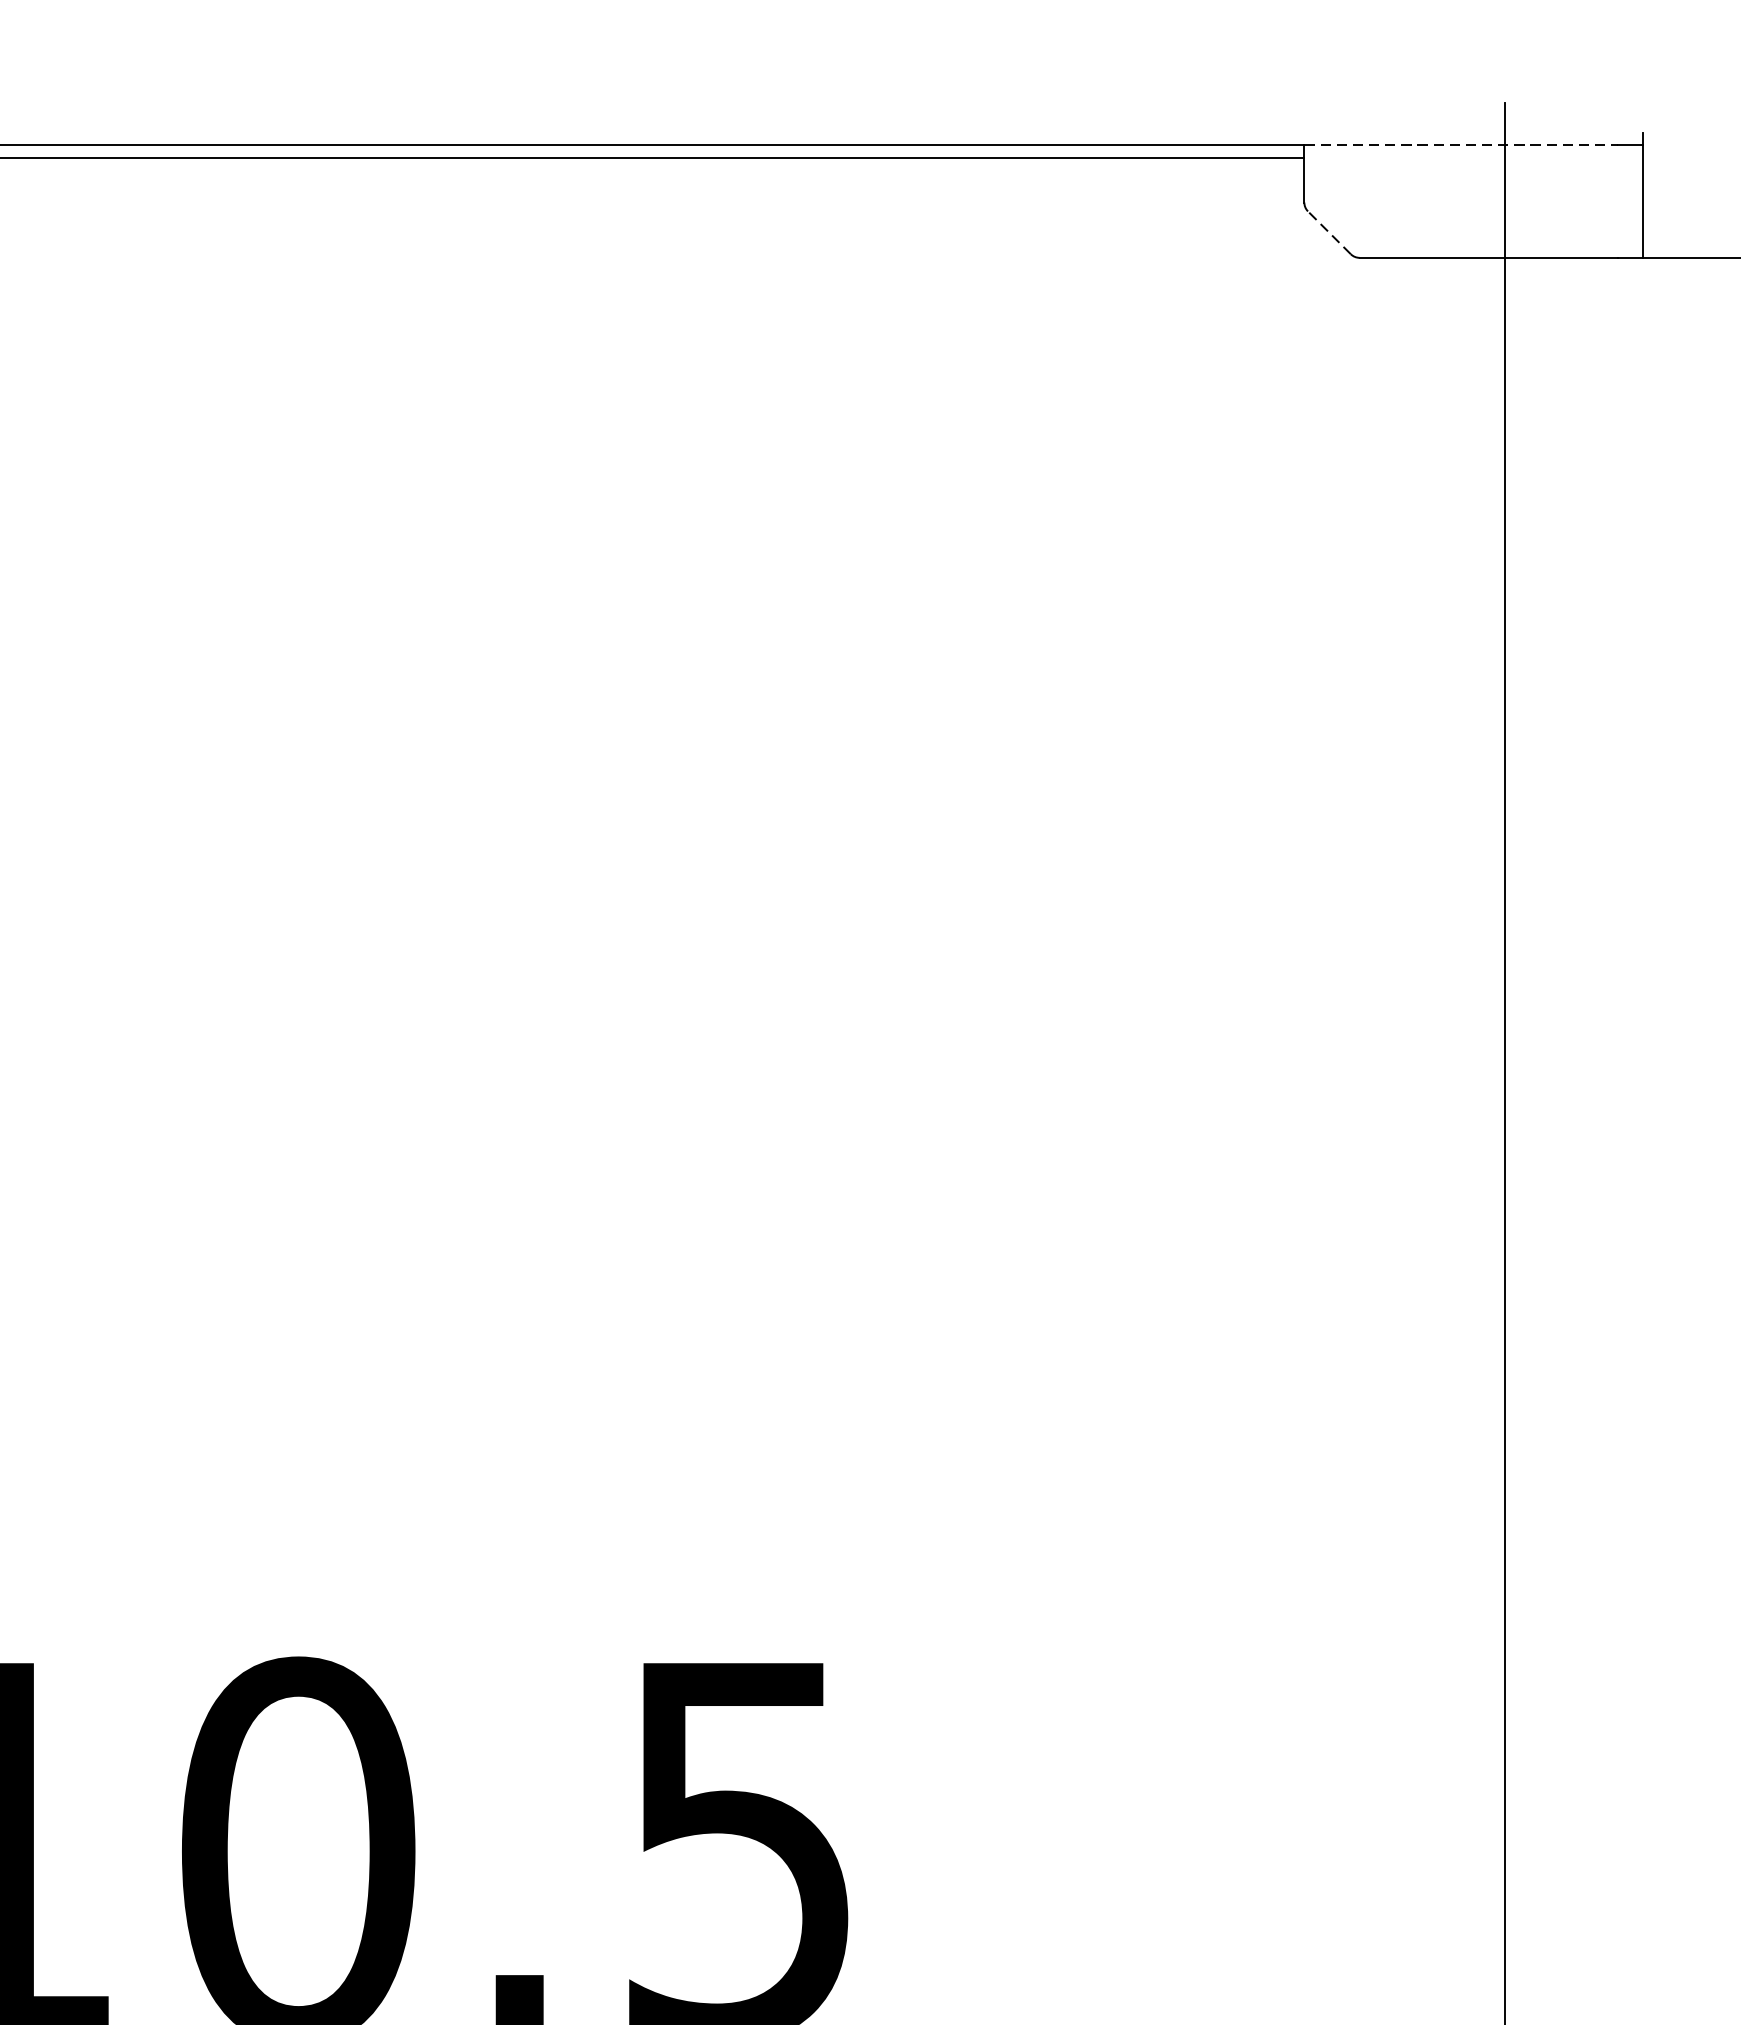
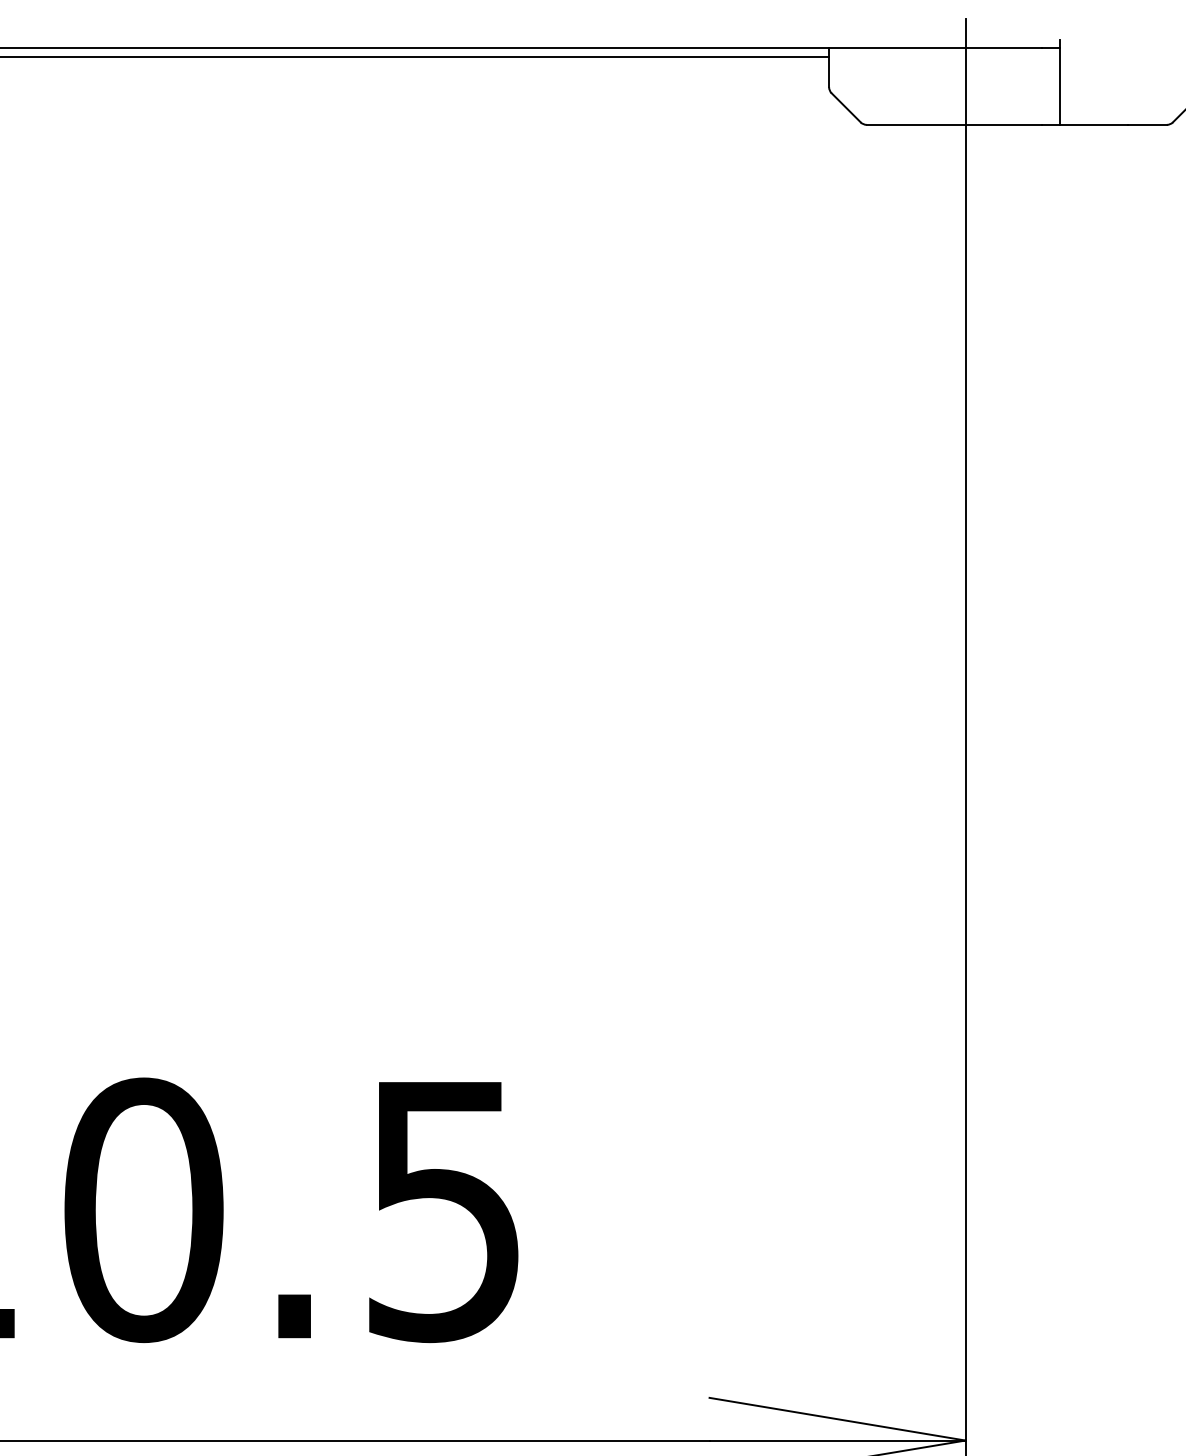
line: (1460, 145) -> (935, 48), dashed -> solid
line: (1329, 232) -> (846, 107), dashed -> solid

